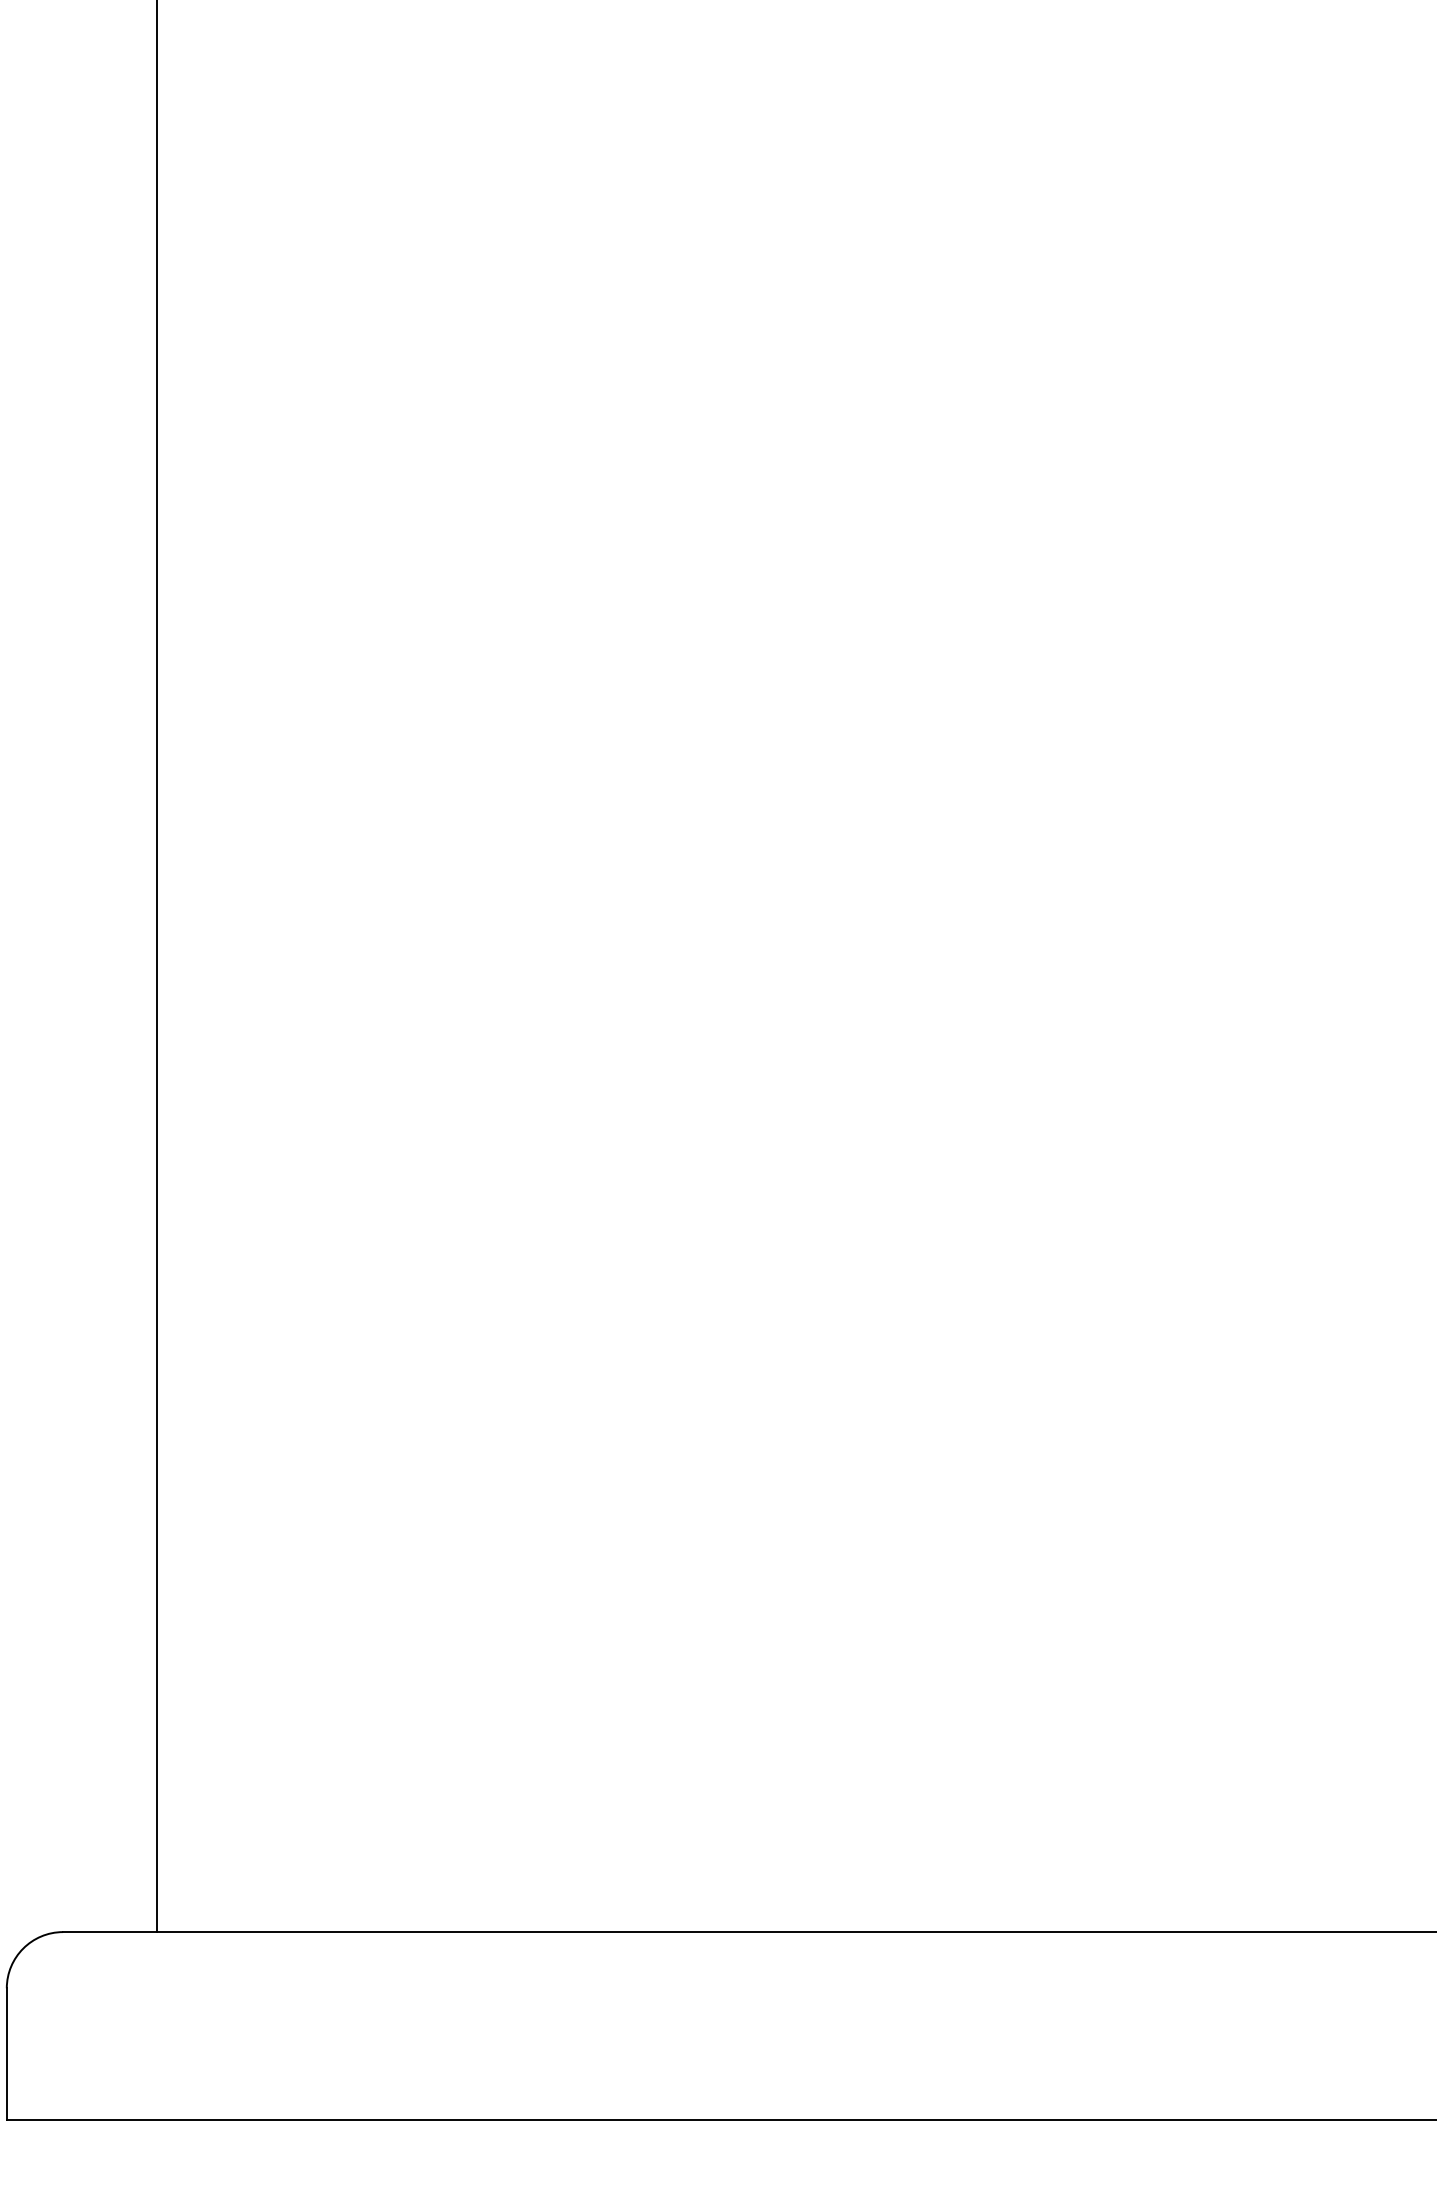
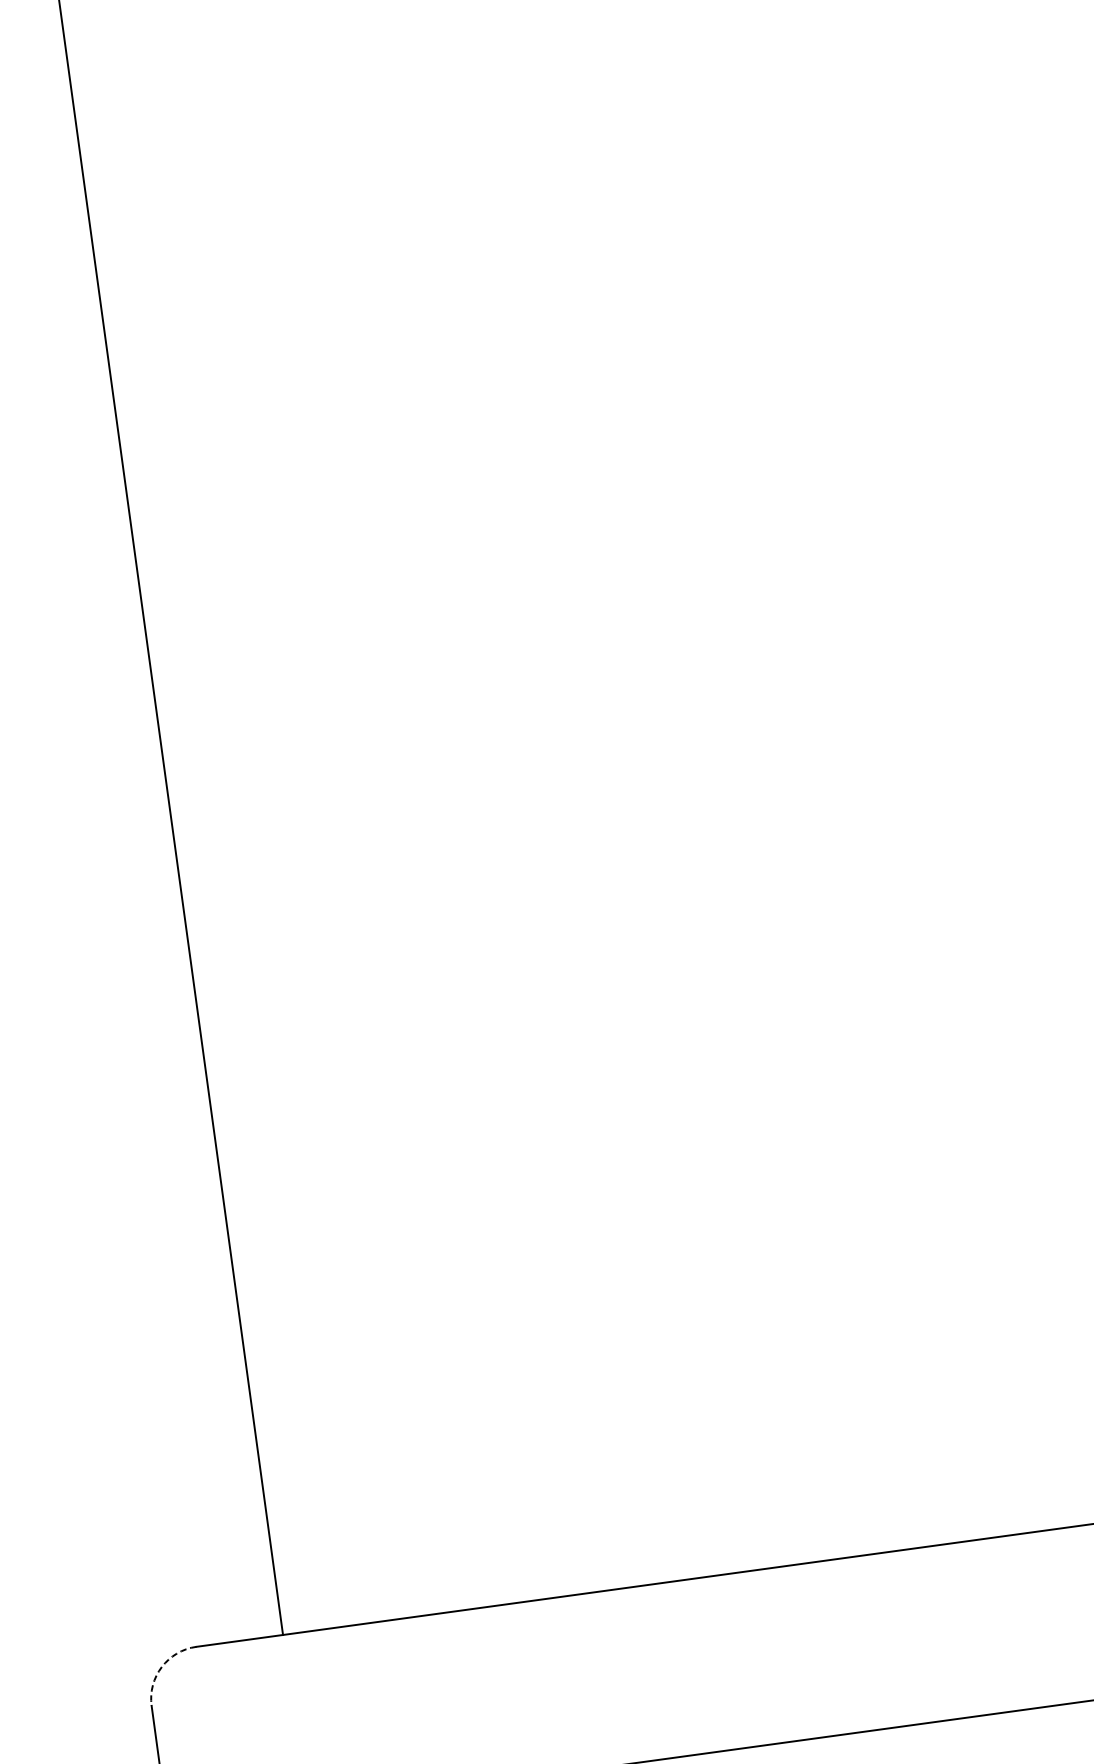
arc: (23, 1948) -> (162, 1666), solid -> dashed

